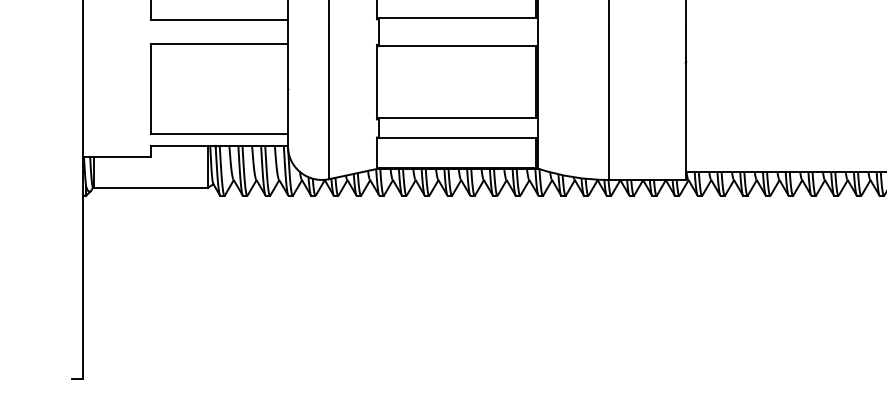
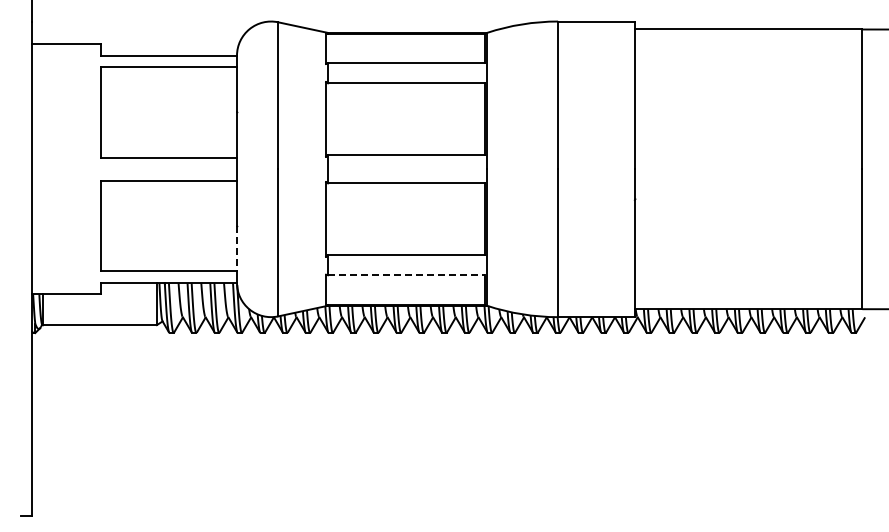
line: (288, 111) -> (237, 248), solid -> dashed
line: (457, 138) -> (406, 275), solid -> dashed

